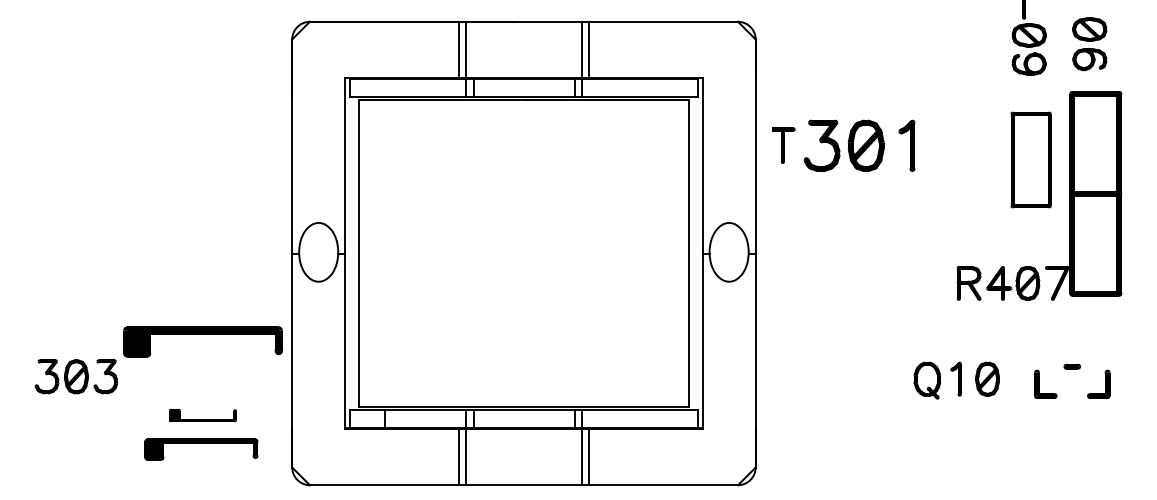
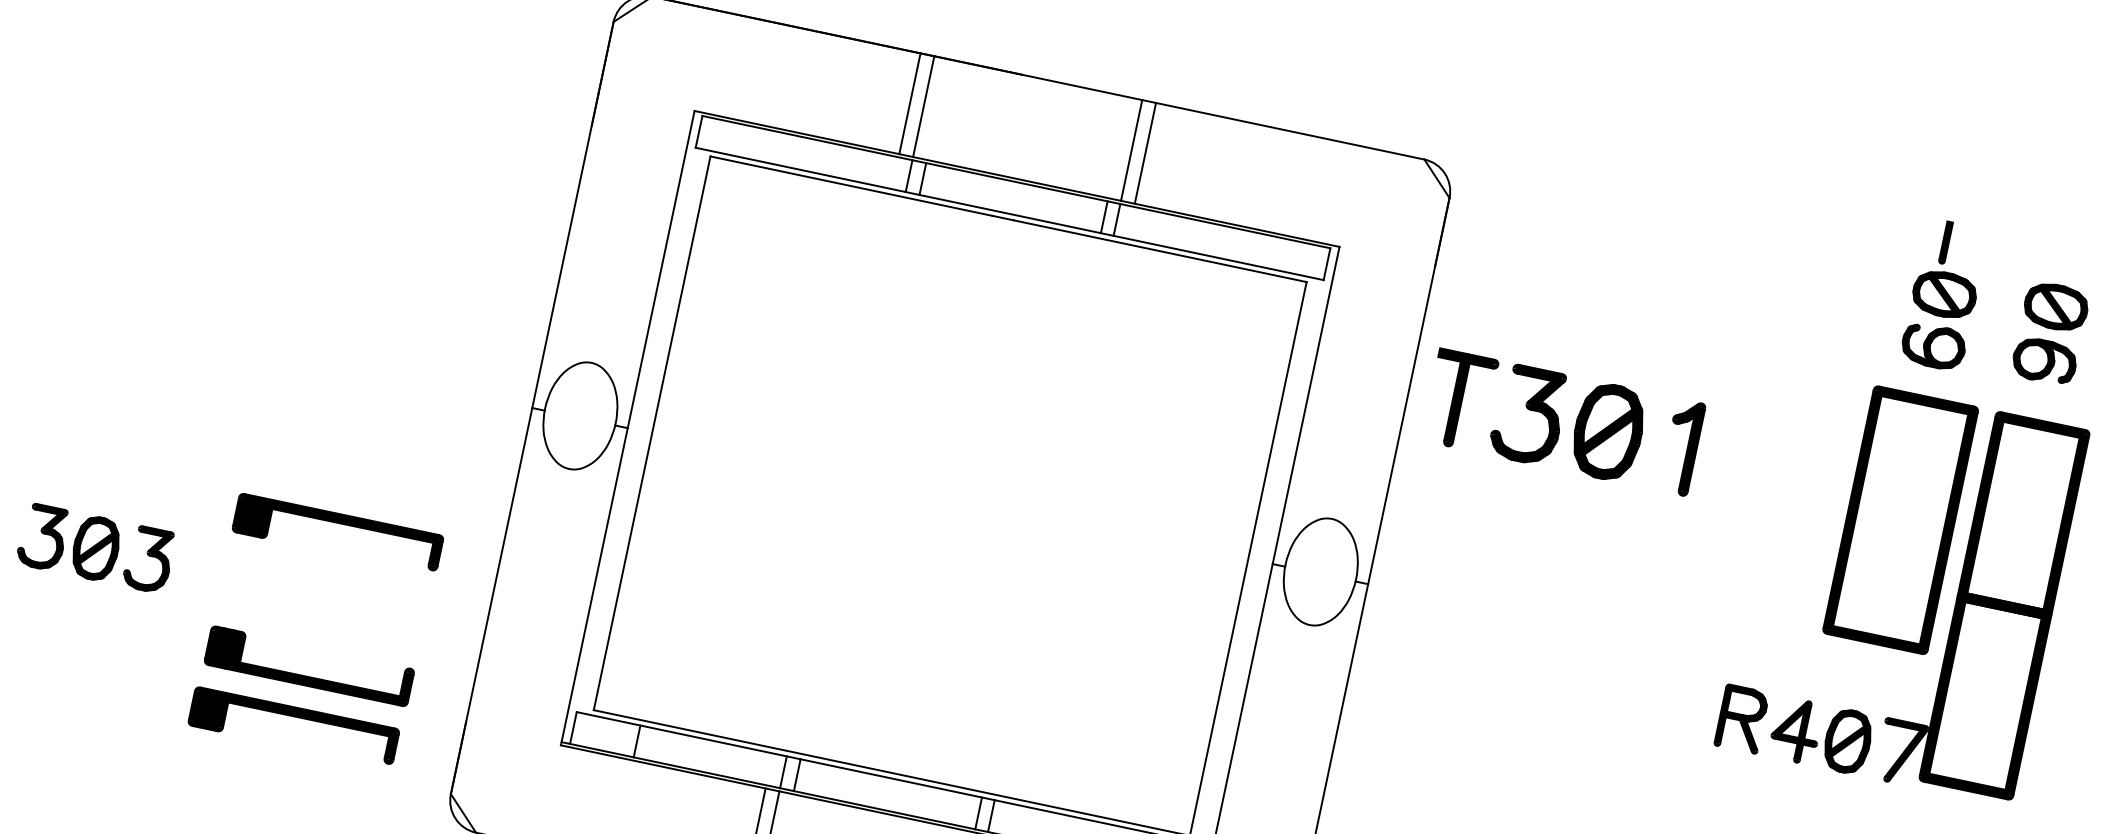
part: (783, 145) -> (1459, 399), size x1.43
part: (1030, 159) -> (1899, 519), size x1.43
part: (203, 341) -> (338, 532), size x0.71
part: (202, 415) -> (308, 666), size x1.67

